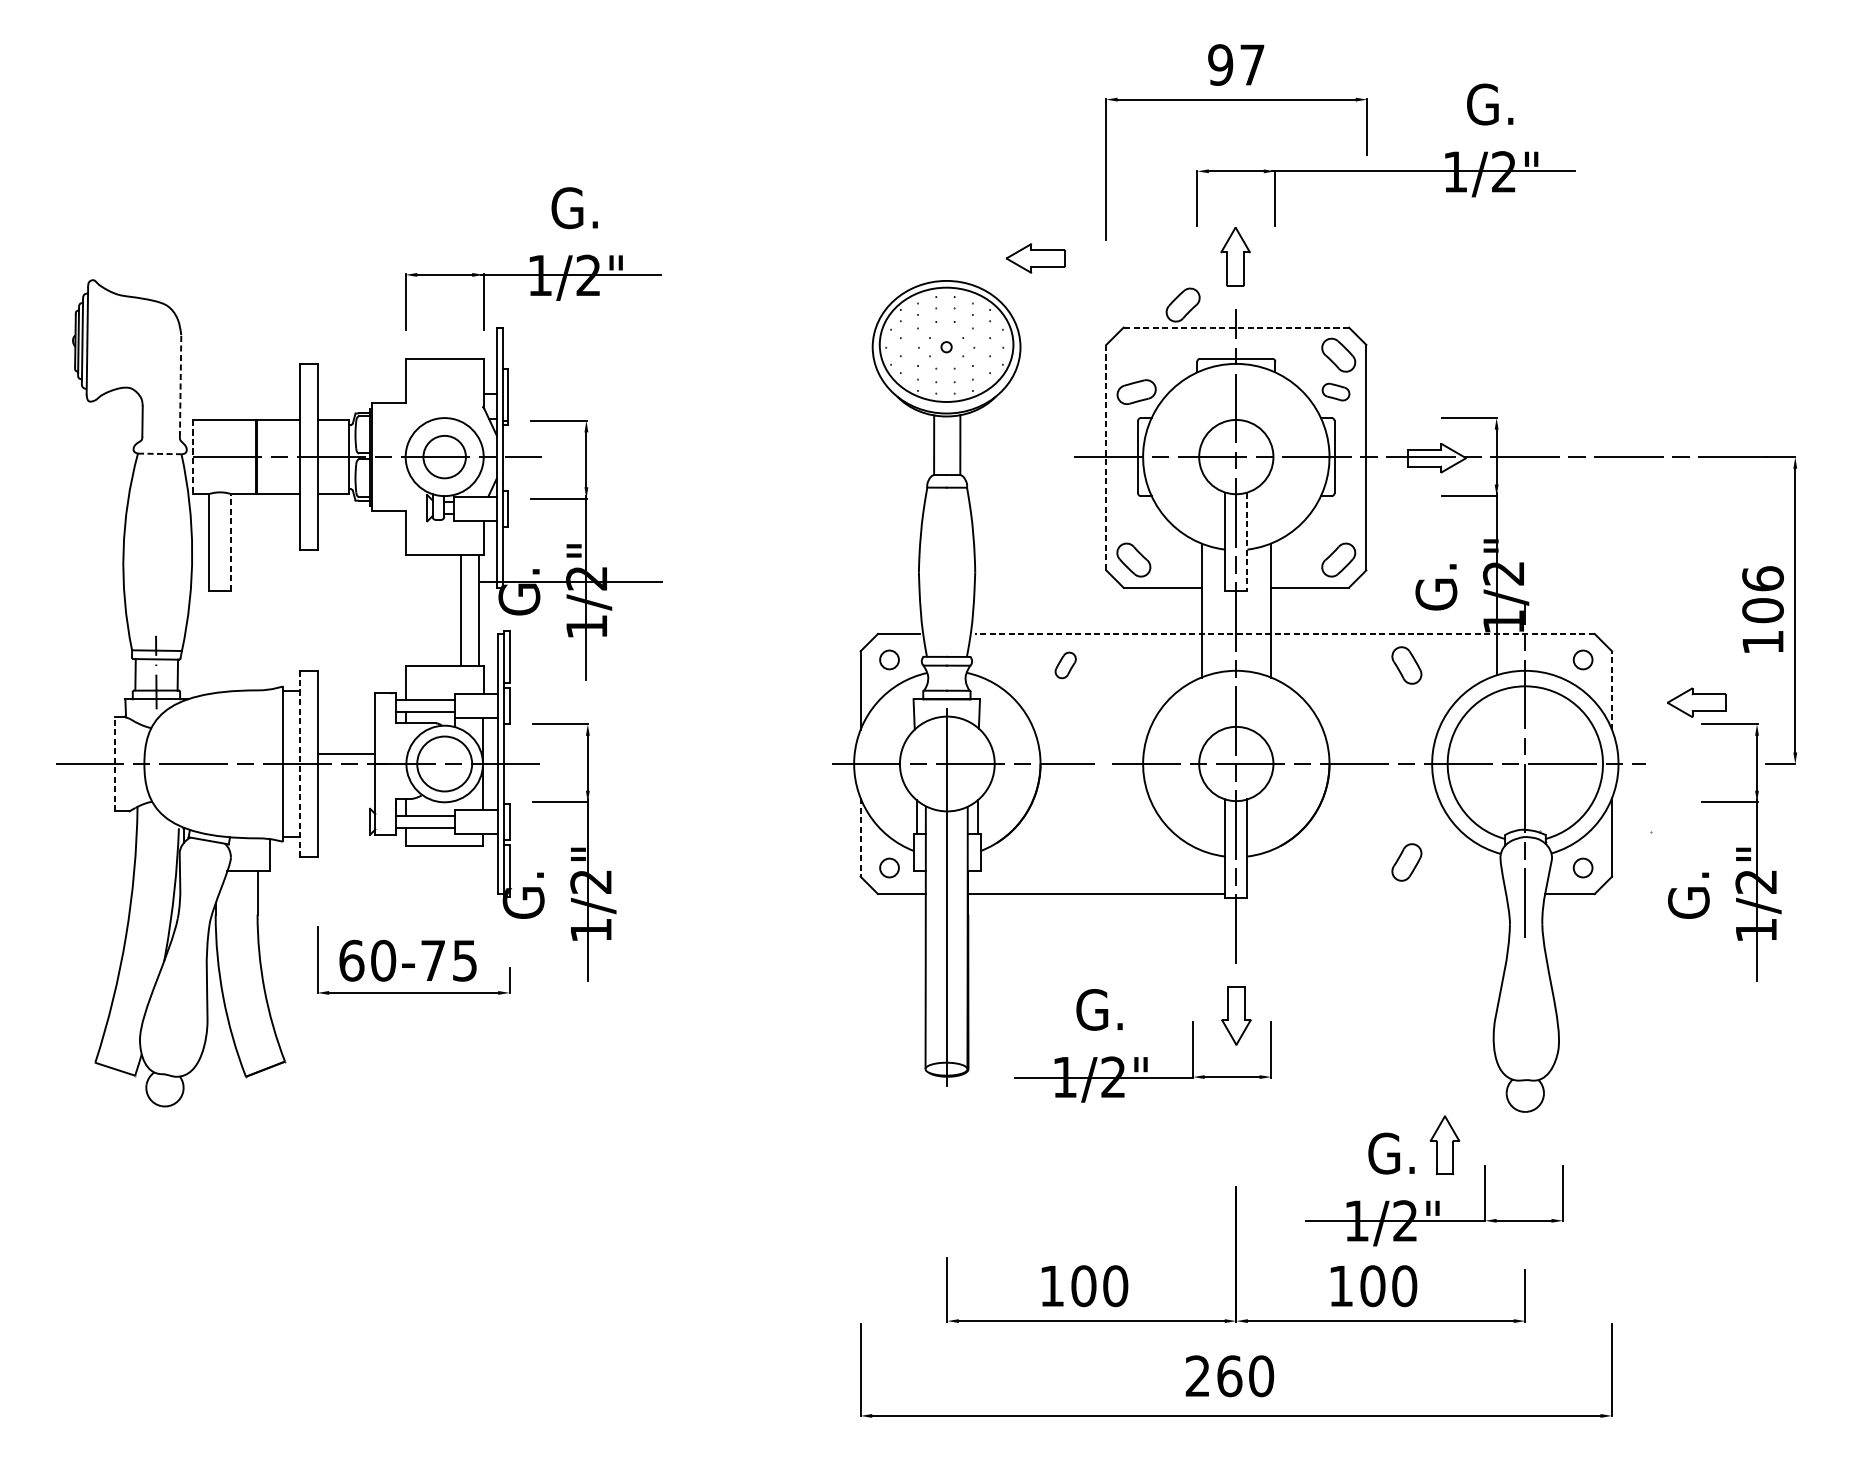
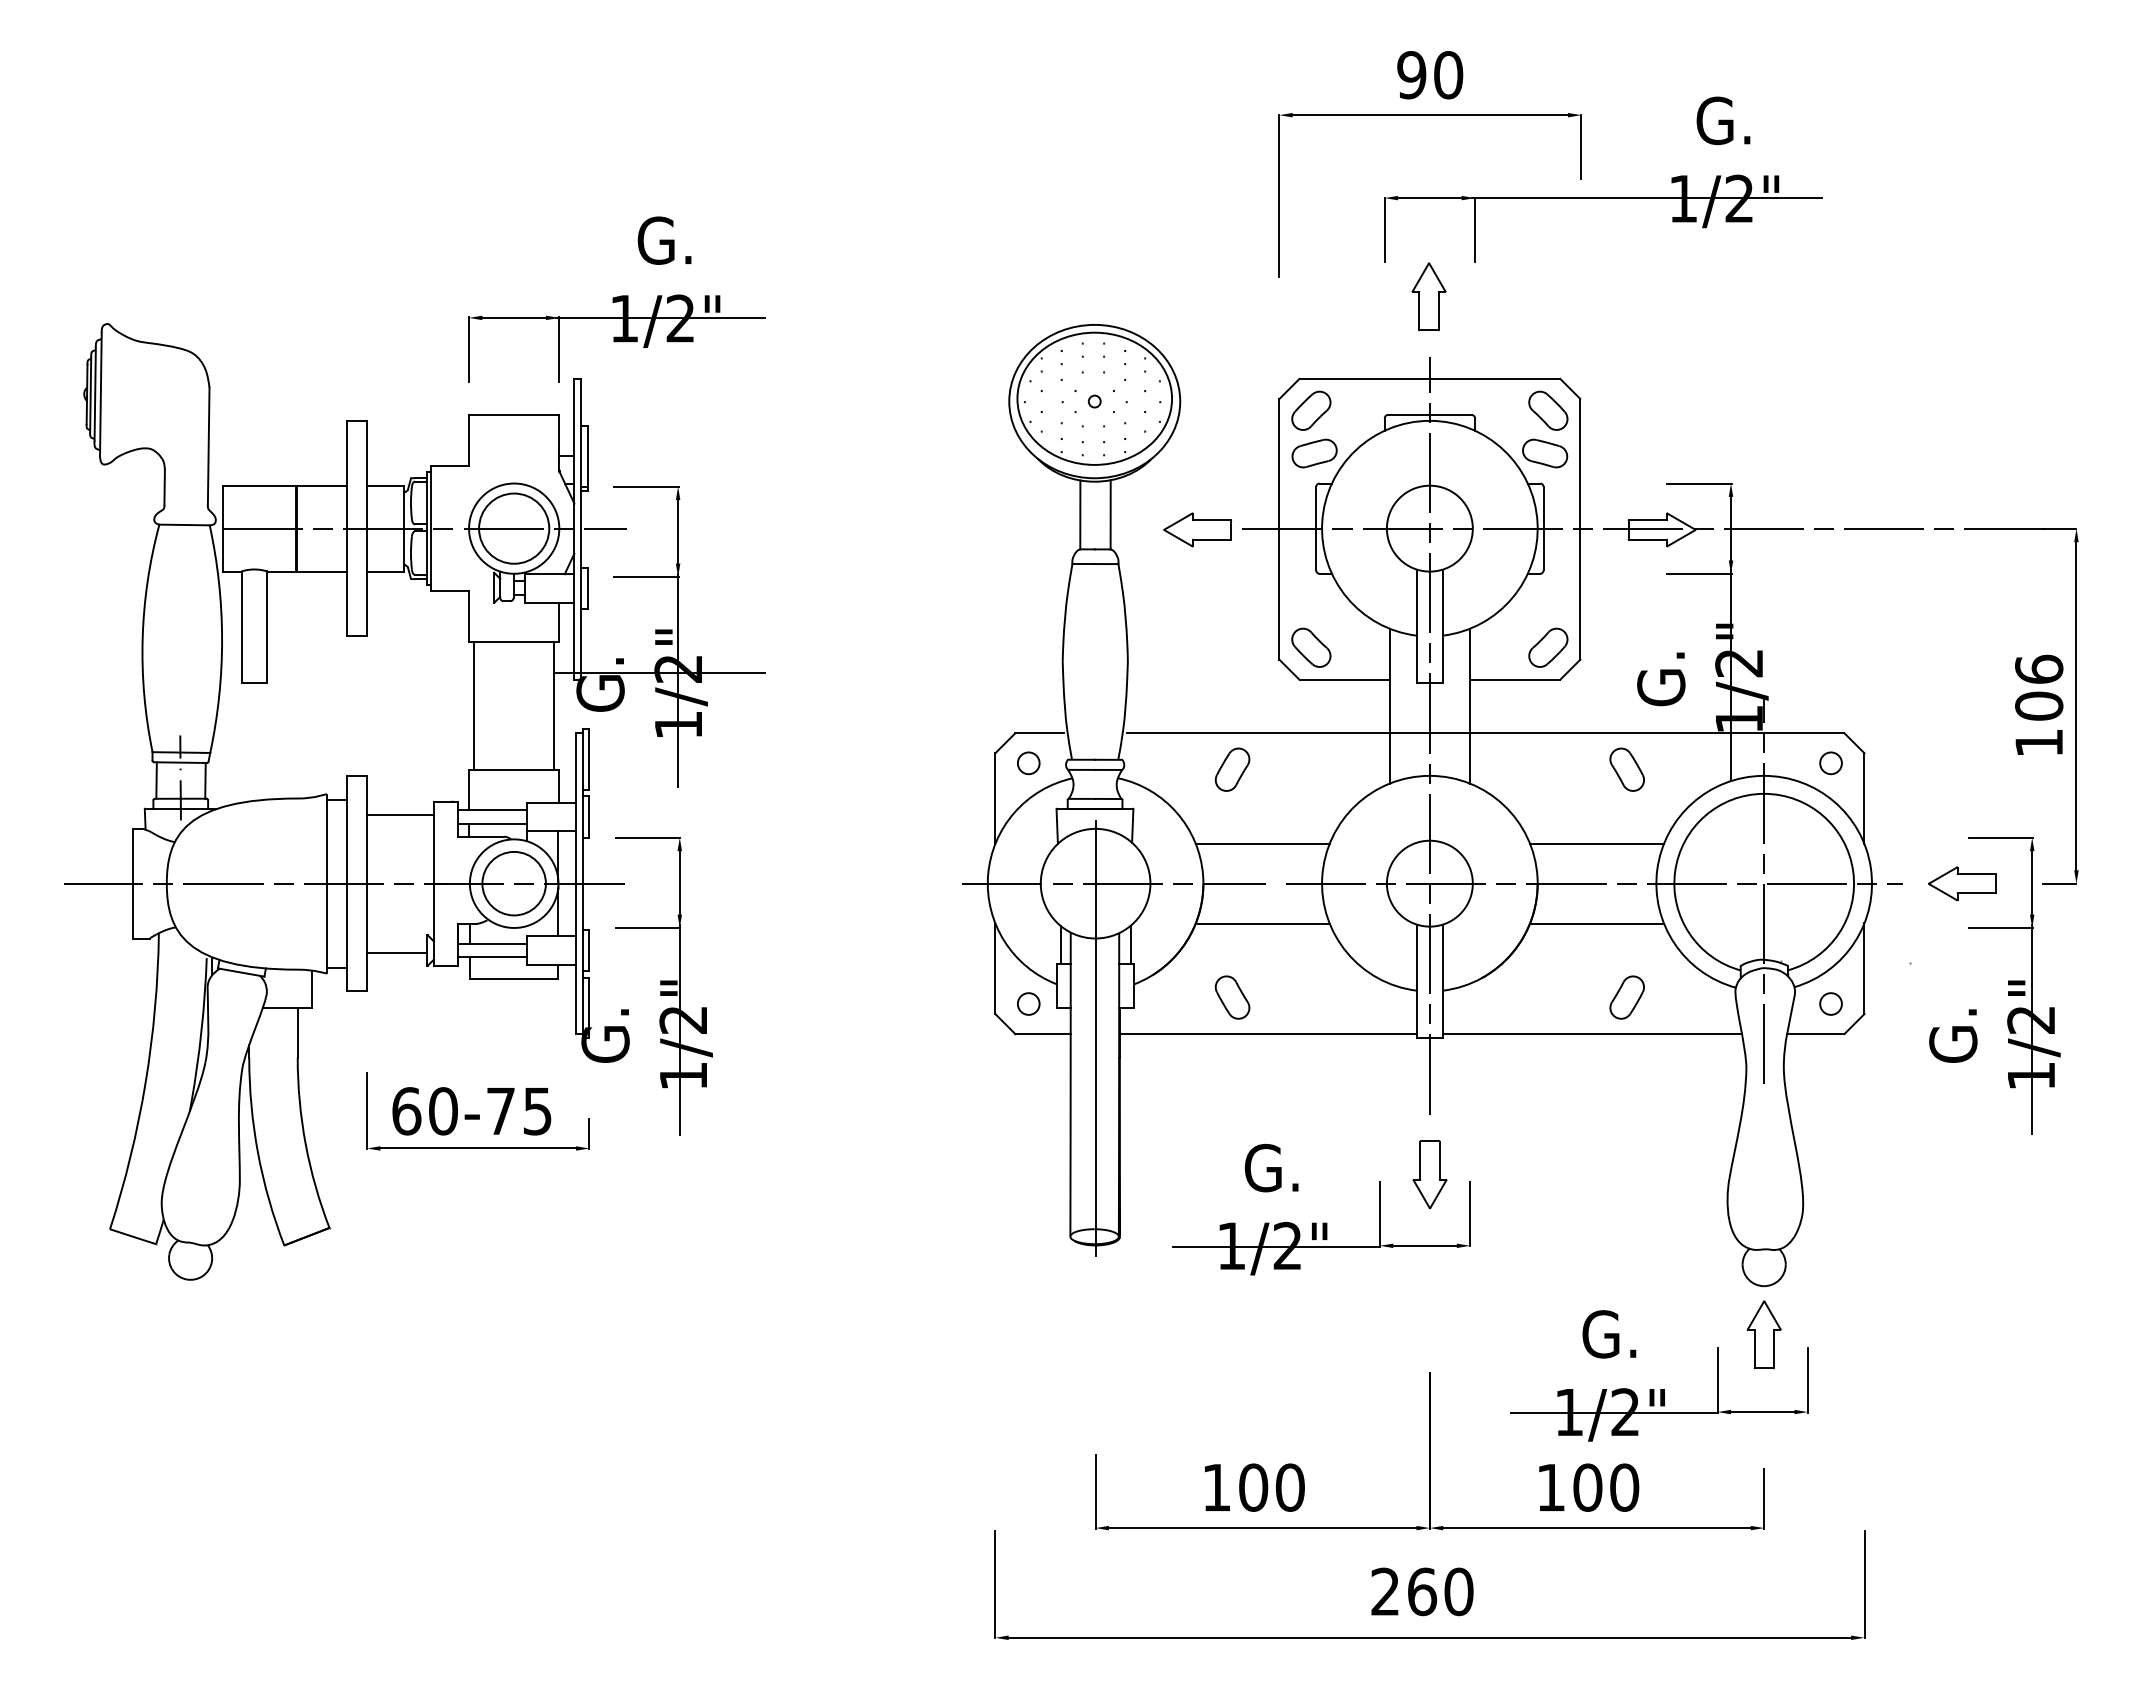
text: (1252, 65) -> (1448, 75), 97 -> 90
part: (1035, 258) -> (1197, 529), moved
part: (1183, 304) -> (1311, 410), moved
line: (1235, 327) -> (1429, 378), dashed -> solid
line: (180, 386) -> (208, 446), dashed -> solid
part: (1336, 392) -> (1545, 453), size x1.43
line: (160, 454) -> (185, 525), dashed -> solid
line: (192, 456) -> (222, 528), dashed -> solid
circle: (444, 456) -> (514, 528), size x1.43
line: (1106, 457) -> (1279, 529), dashed -> solid
line: (1247, 541) -> (1442, 626), dashed -> solid
line: (231, 542) -> (267, 627), dashed -> solid
line: (461, 610) -> (474, 706), moved
line: (1284, 634) -> (1485, 733), dashed -> solid
part: (1065, 665) -> (1232, 769), size x1.43
line: (1612, 690) -> (1864, 798), dashed -> solid
part: (1696, 702) -> (1962, 883), moved
line: (1091, 729) -> (1262, 843), added
line: (1380, 729) -> (1596, 843), added
line: (346, 754) -> (400, 814), moved
line: (115, 763) -> (133, 883), dashed -> solid
line: (300, 763) -> (347, 883), dashed -> solid
line: (1091, 798) -> (1262, 923), added
line: (1380, 798) -> (1596, 923), added
line: (343, 823) -> (397, 952), added
line: (860, 838) -> (995, 969), dashed -> solid
part: (1065, 862) -> (1232, 997), added
line: (1376, 894) -> (1591, 1034), added
part: (1445, 1145) -> (1764, 1334), moved

